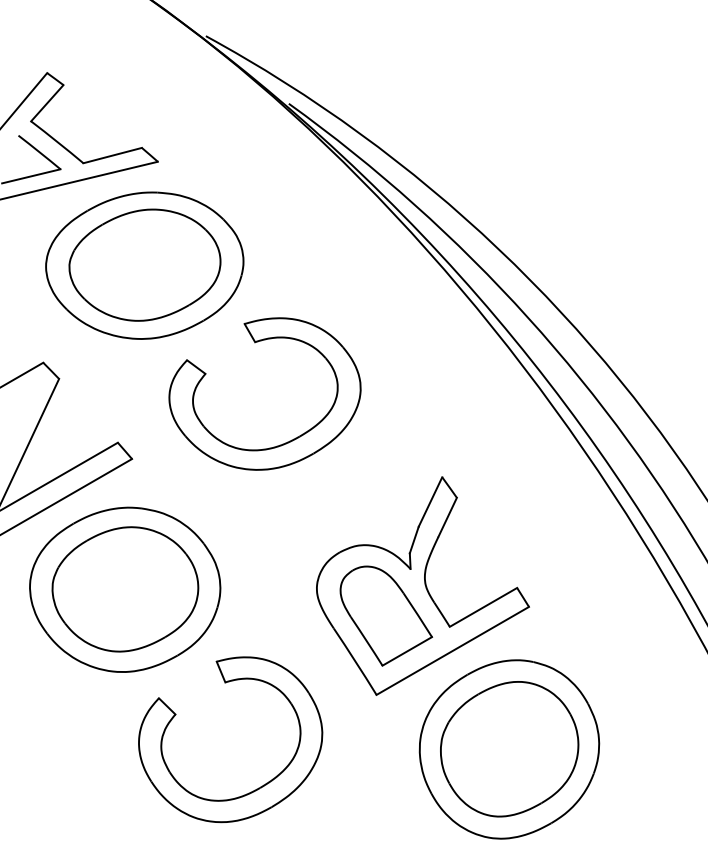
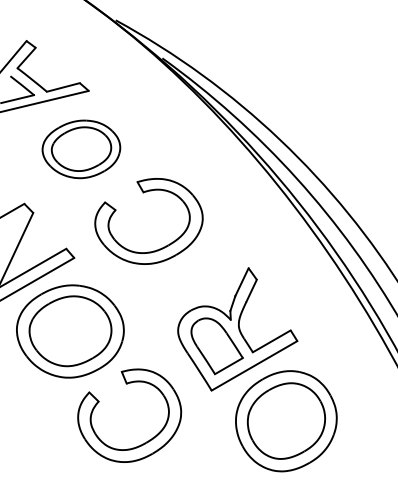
part: (144, 265) -> (81, 149), size x0.7

